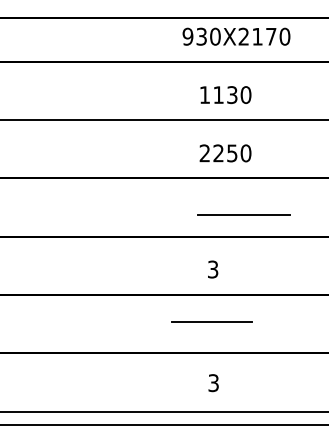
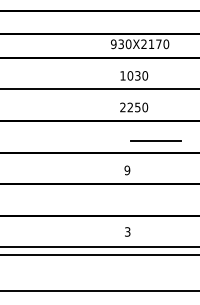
text: (218, 94) -> (130, 75), 1130 -> 1030
line: (242, 214) -> (155, 140), moved
text: (213, 267) -> (127, 169), 3 -> 9
line: (211, 321) -> (126, 198), removed

